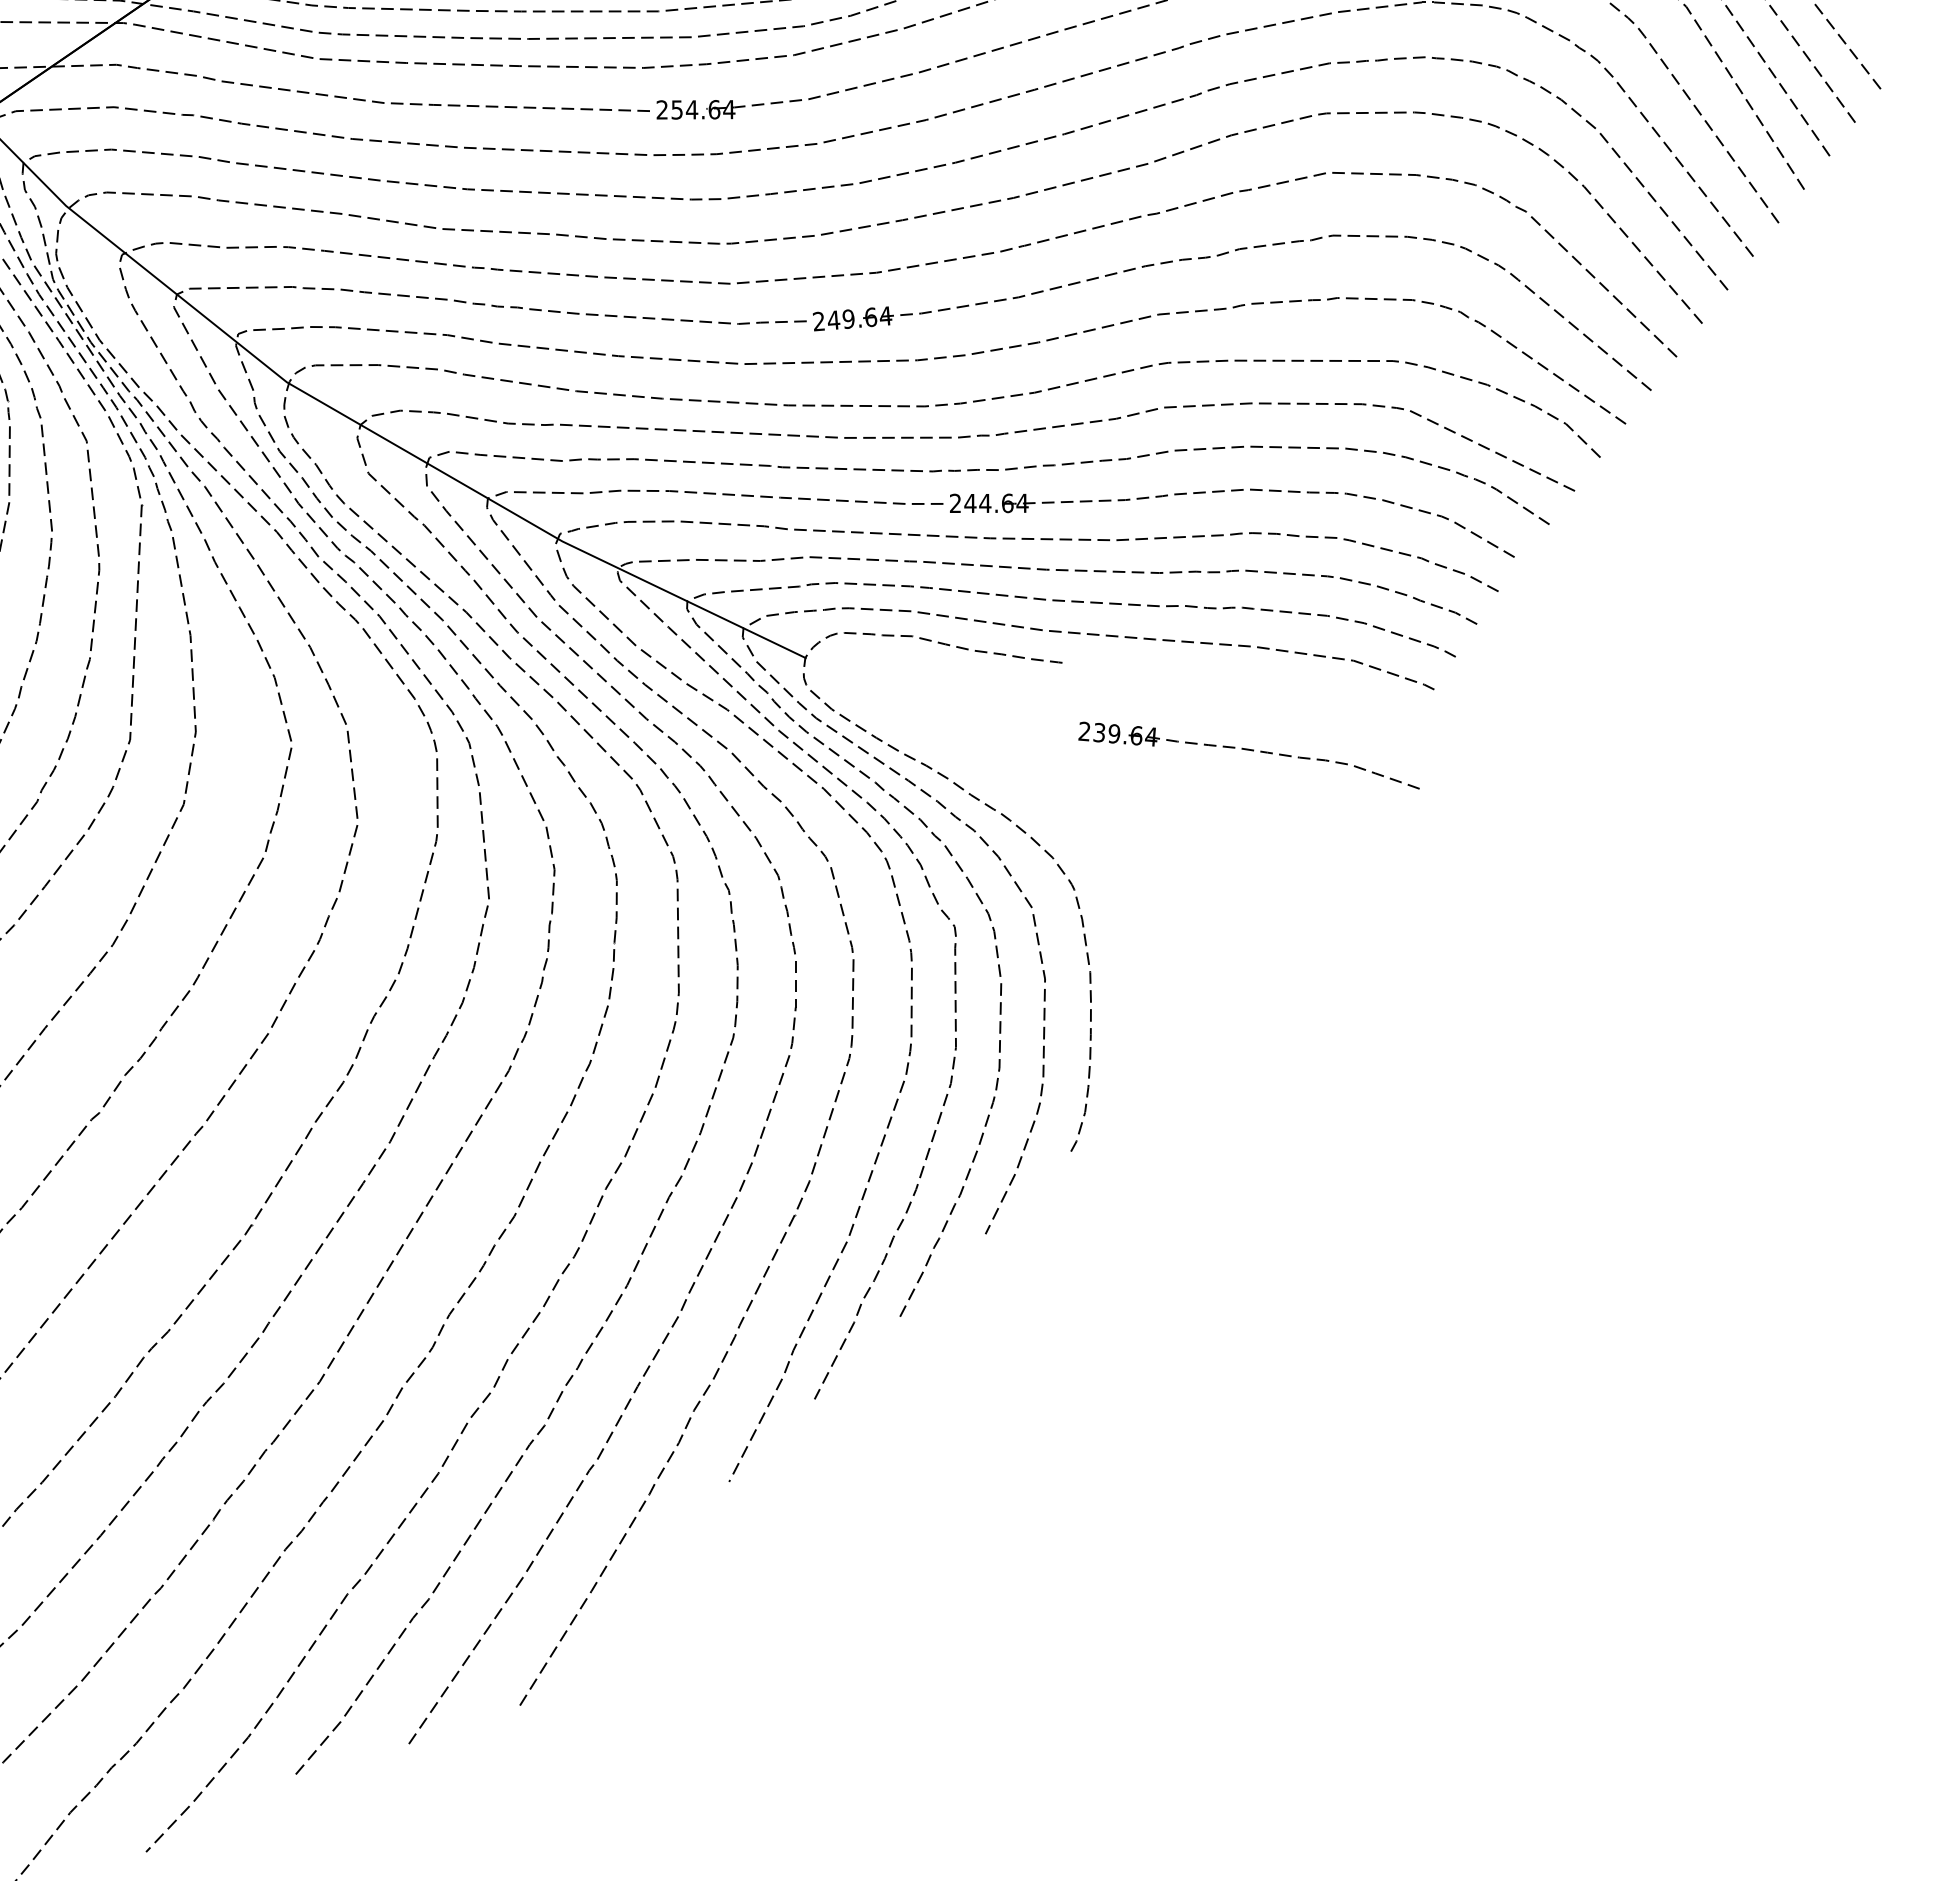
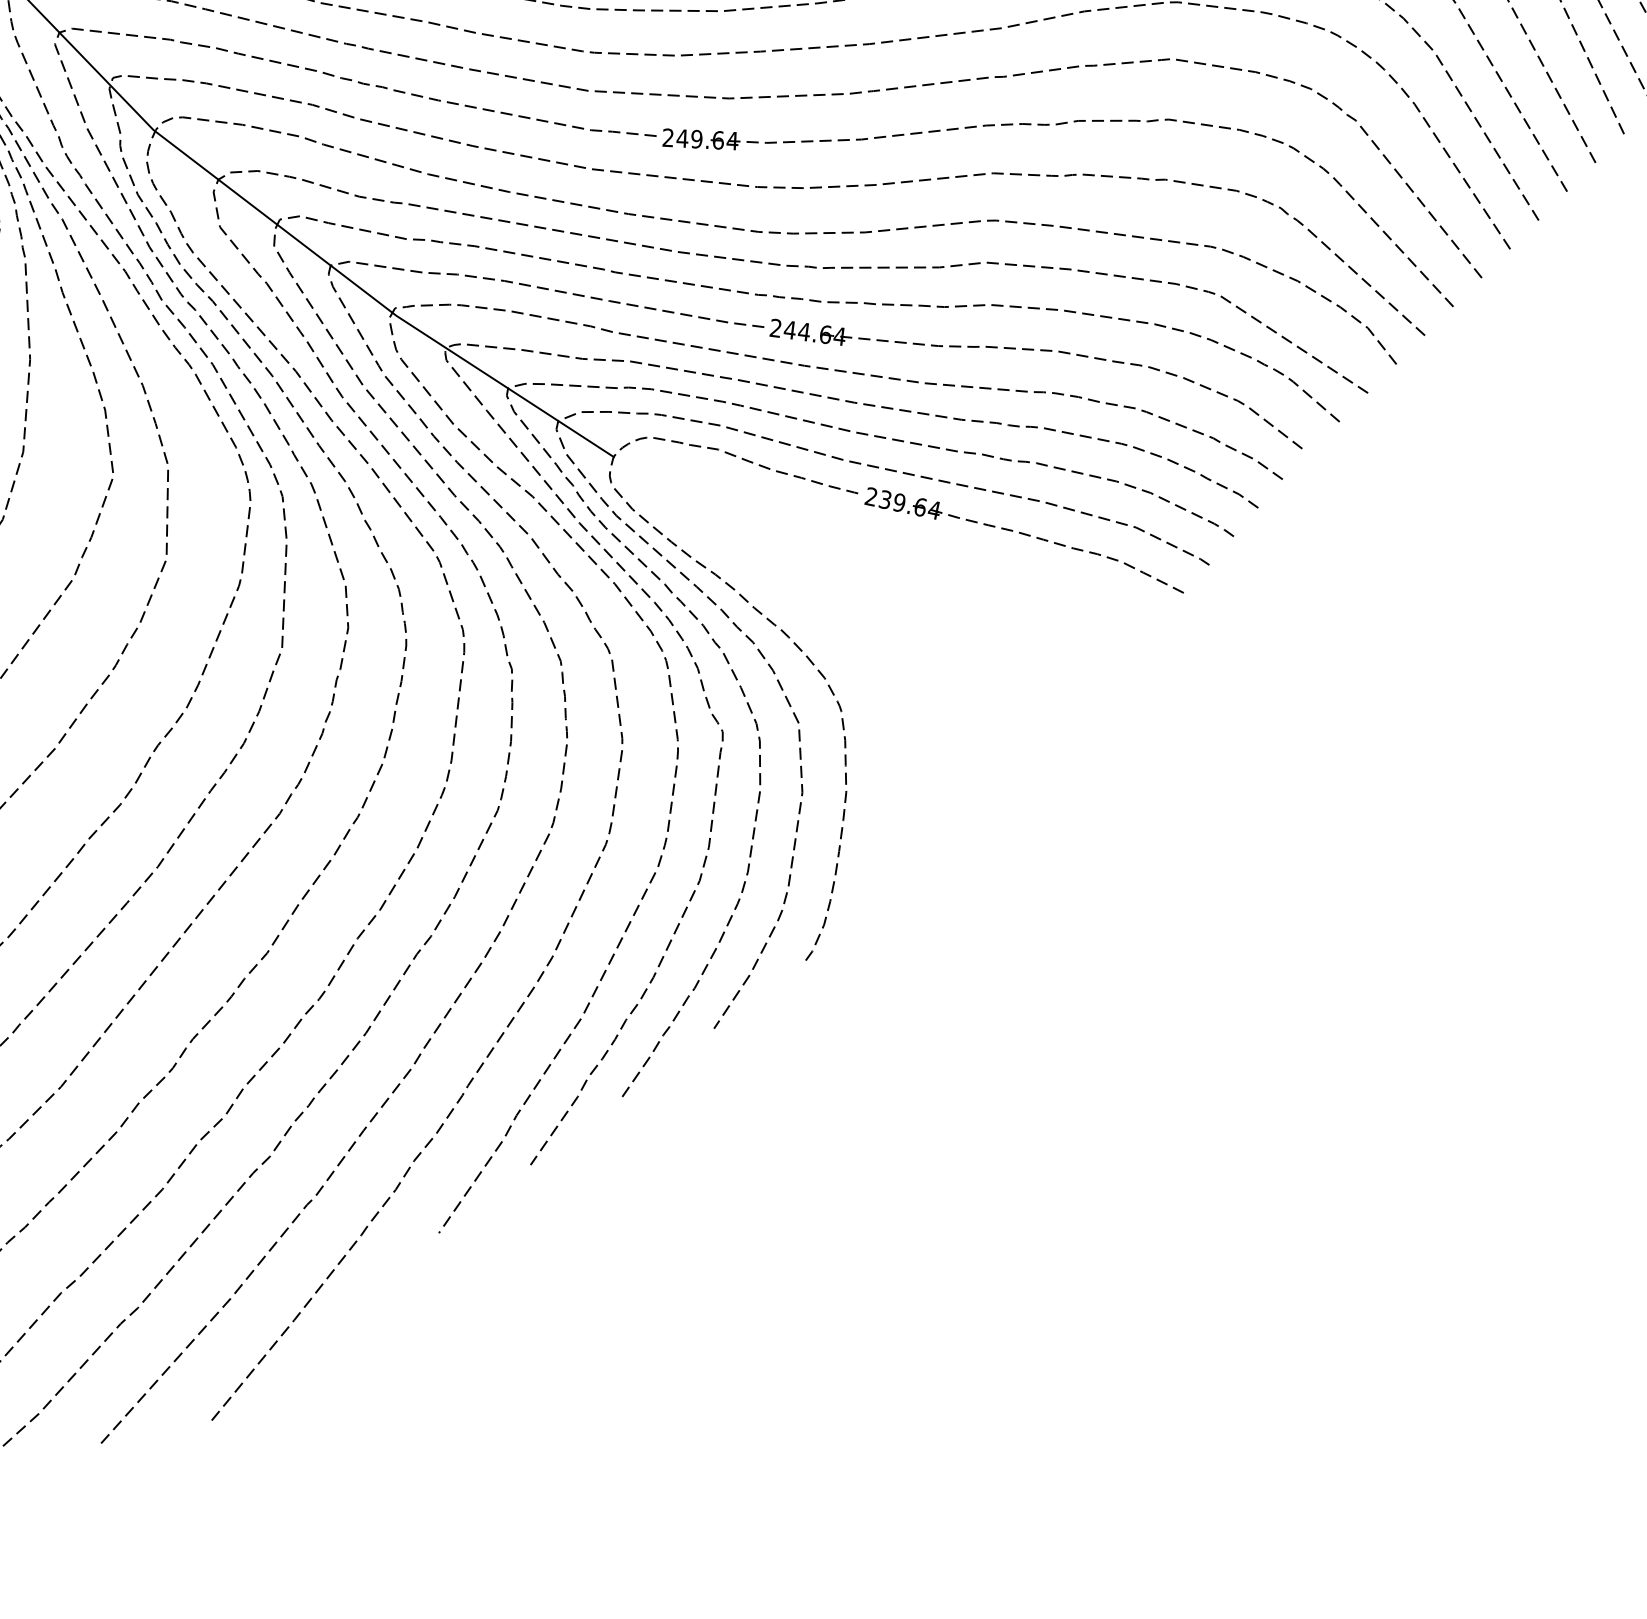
part: (1248, 755) -> (1024, 539), moved

